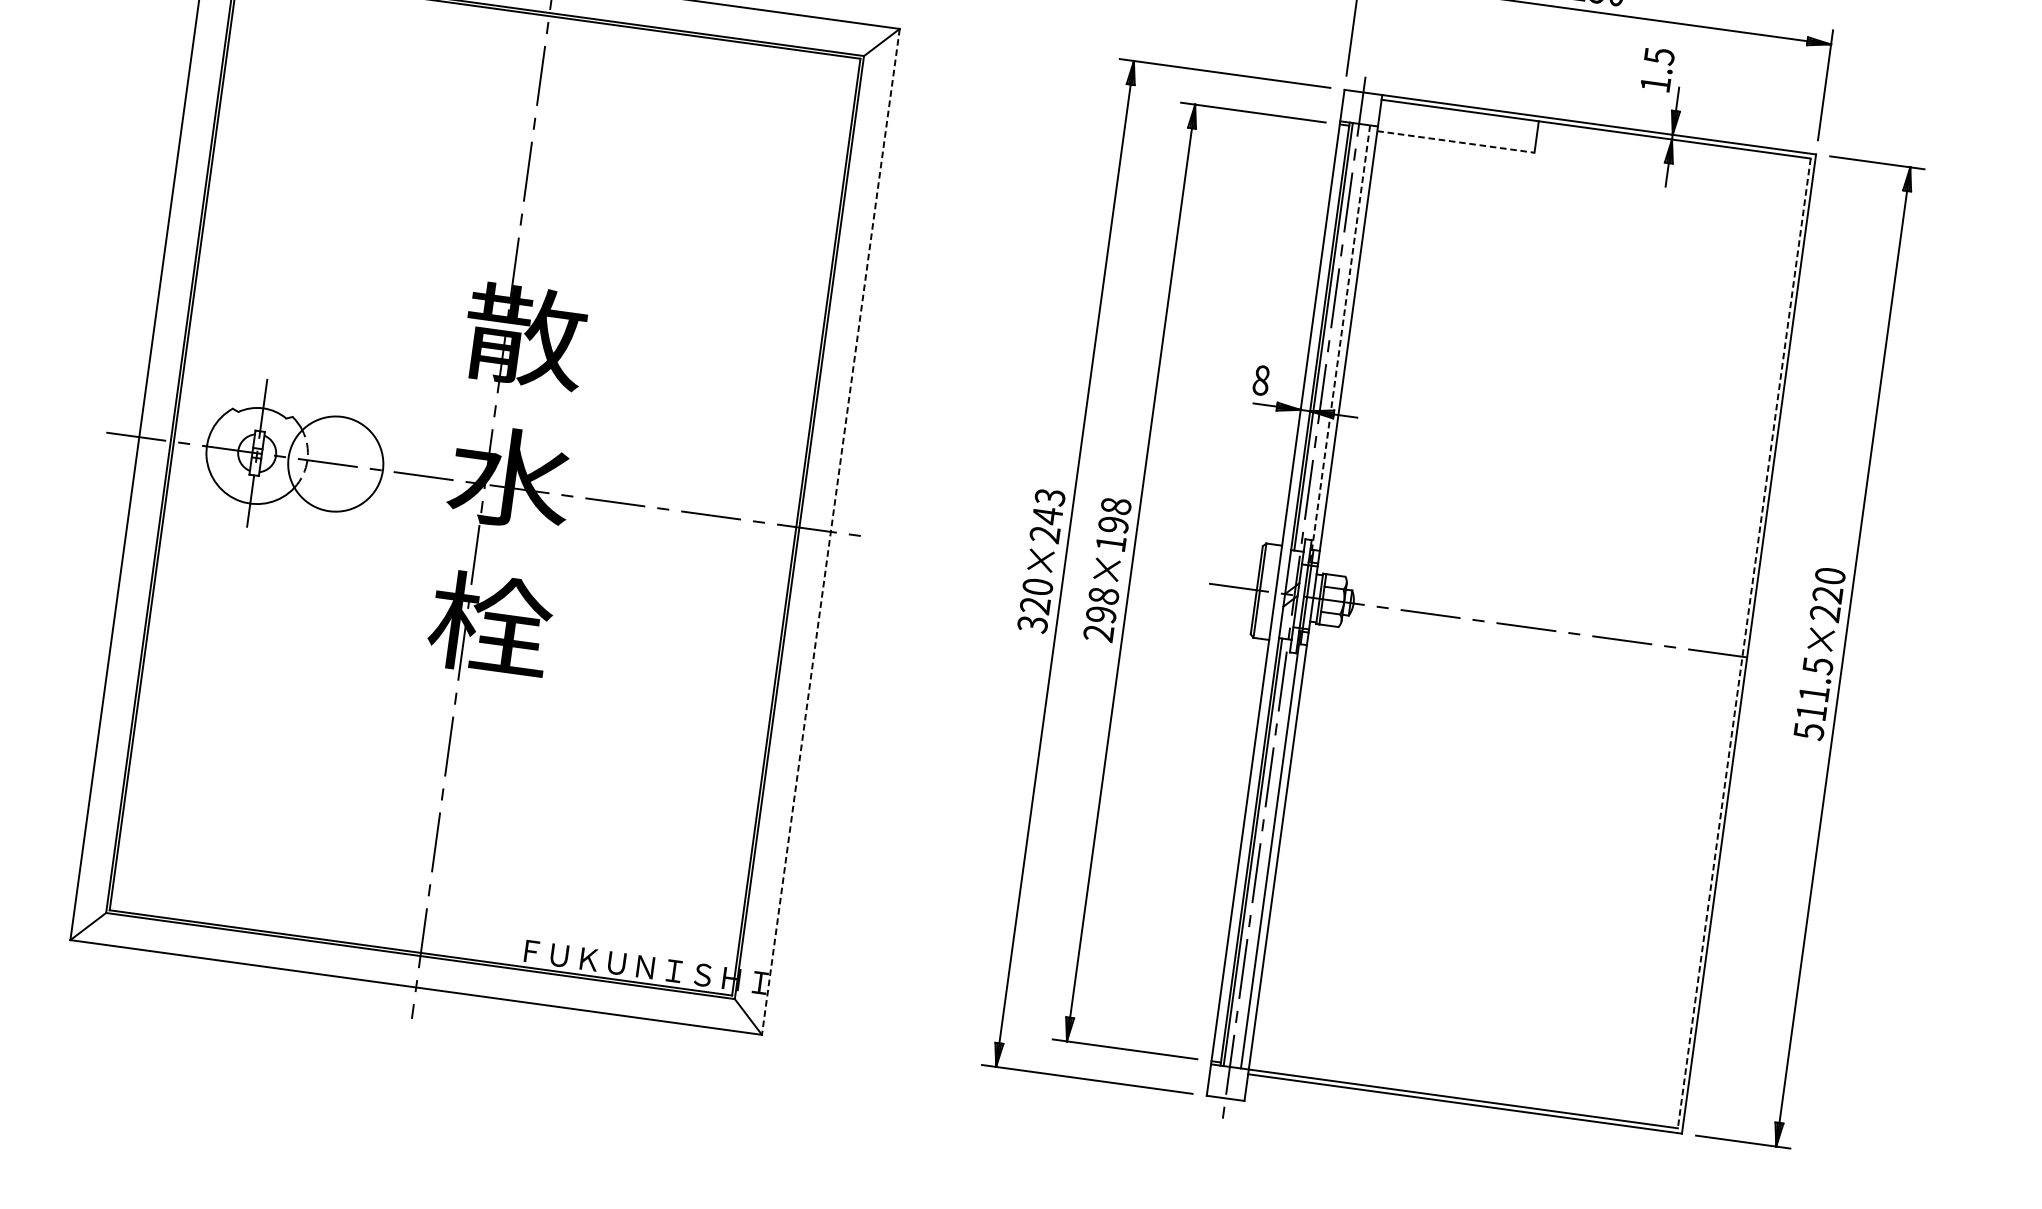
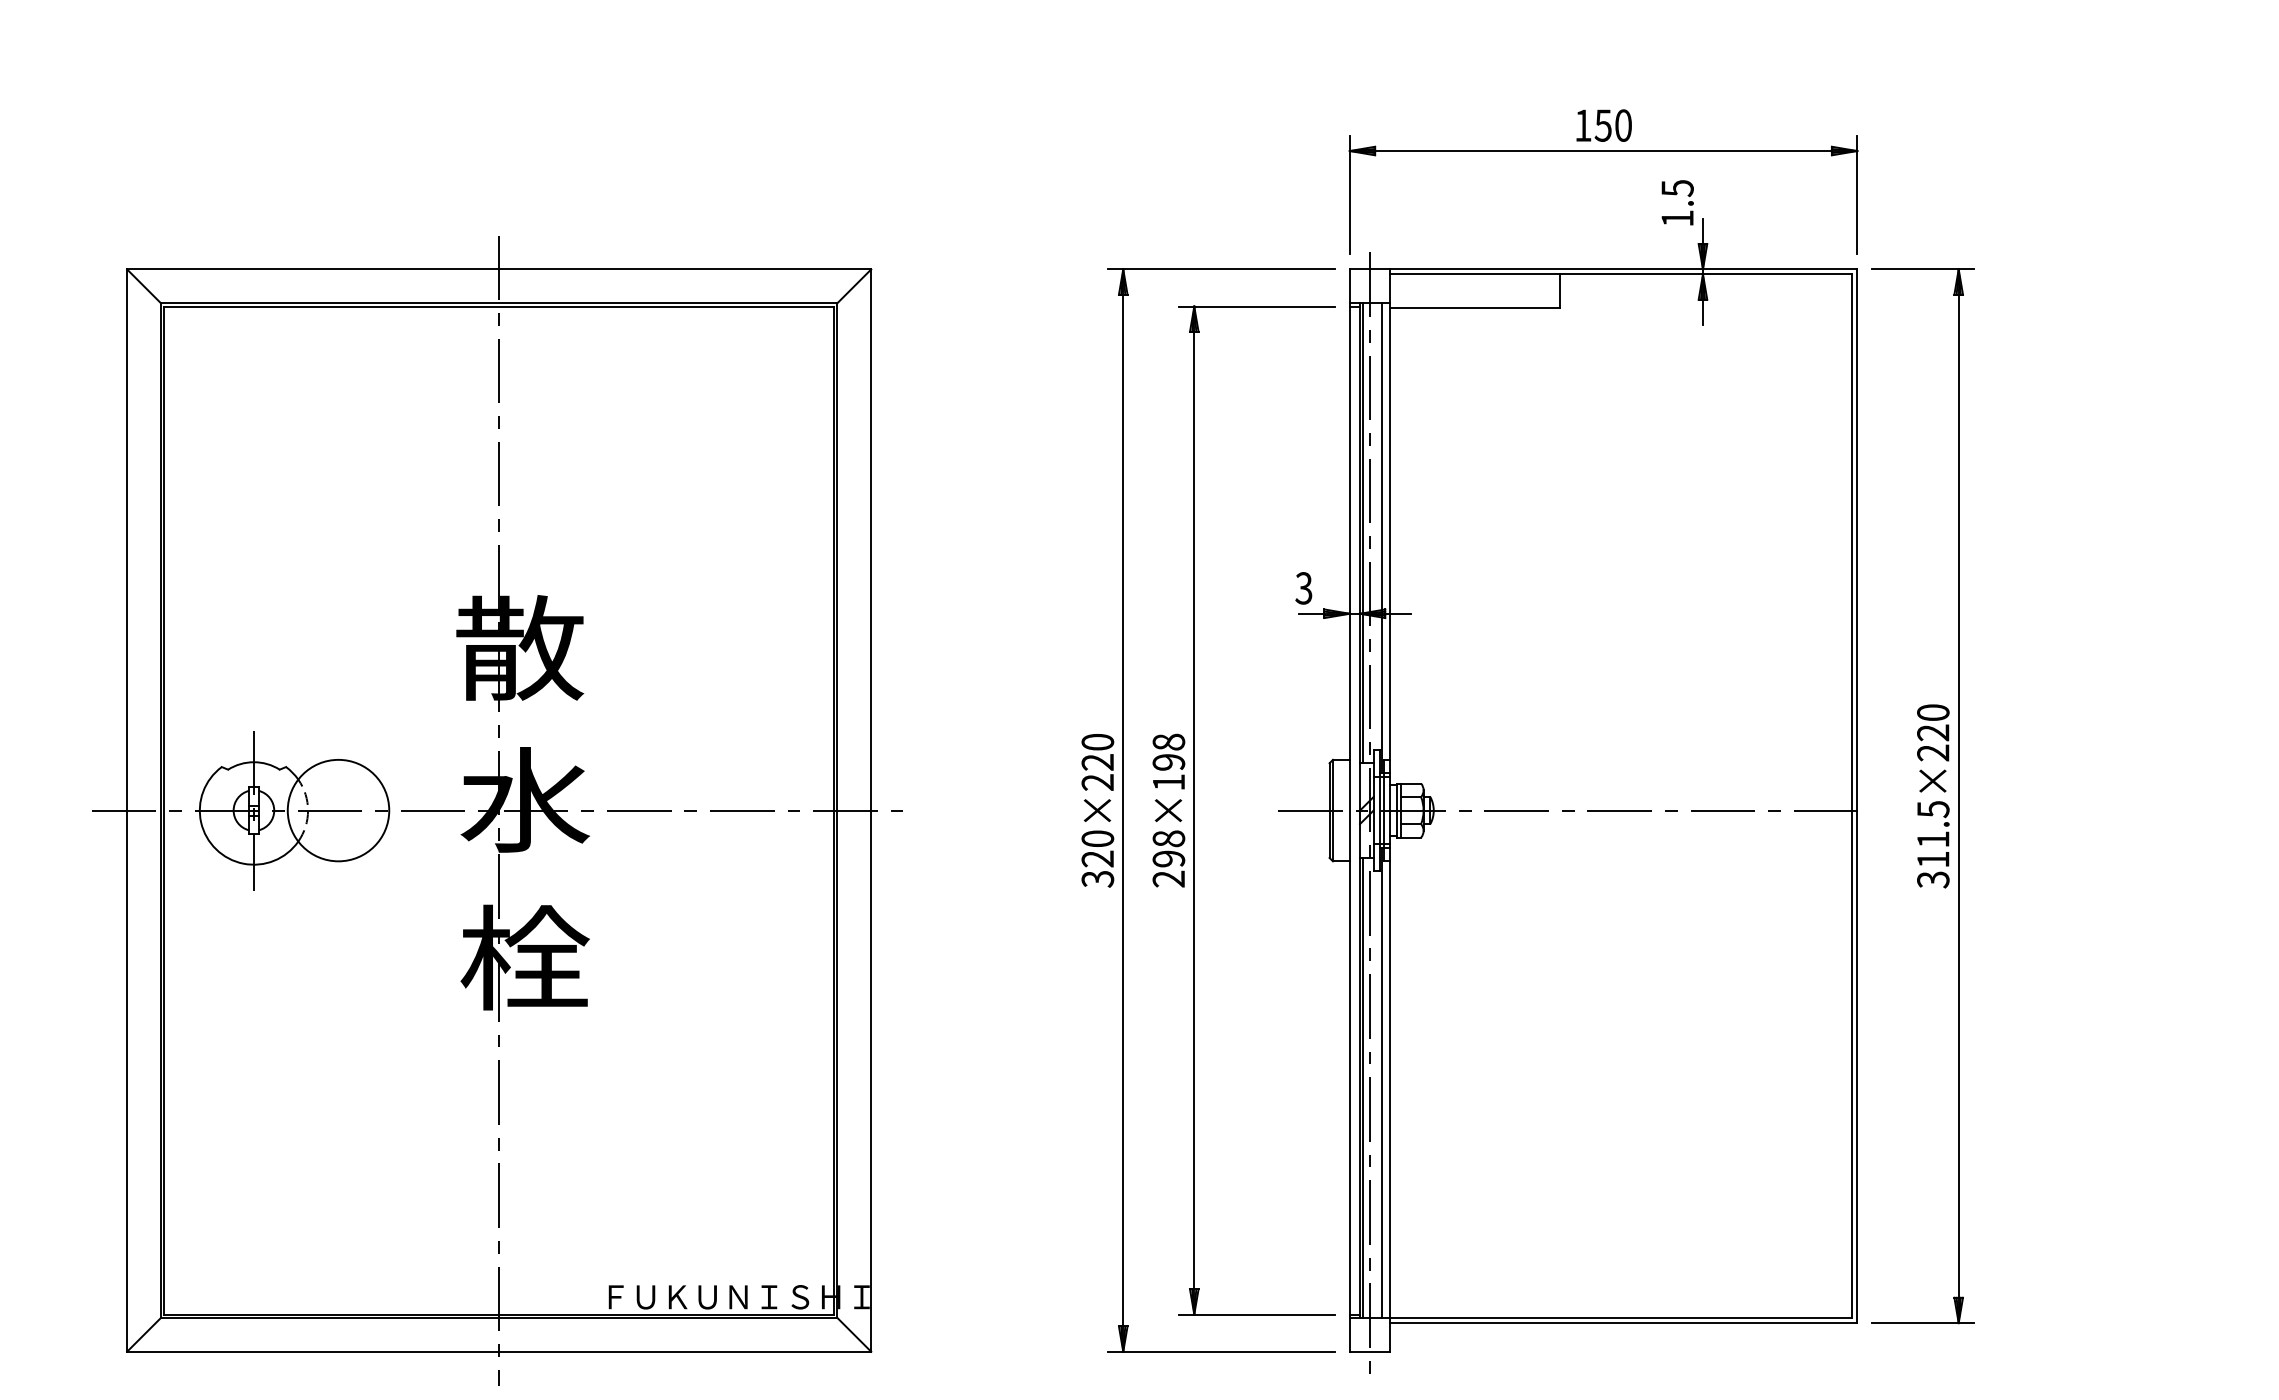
line: (1456, 142) -> (1475, 308), dashed -> solid
line: (1340, 344) -> (1382, 538), dashed -> solid
text: (1260, 380) -> (1303, 588), 8 -> 3
text: (1048, 506) -> (1097, 752), 320×243 -> 320×220
line: (830, 532) -> (871, 811), dashed -> solid
line: (1744, 643) -> (1852, 796), dashed -> solid
text: (1809, 731) -> (1933, 879), 511.5×220 -> 311.5×220

